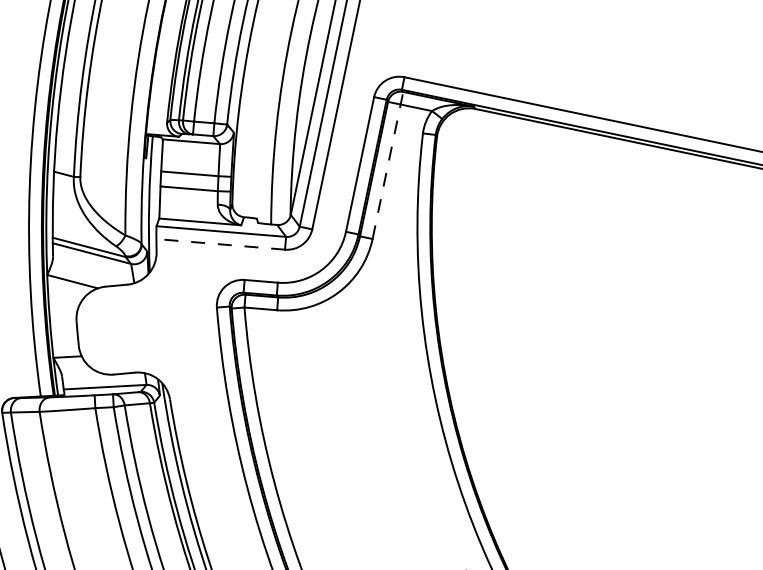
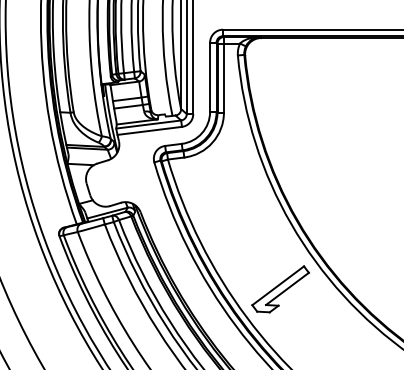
line: (387, 164) -> (223, 74), dashed -> solid
line: (220, 243) -> (149, 130), dashed -> solid

